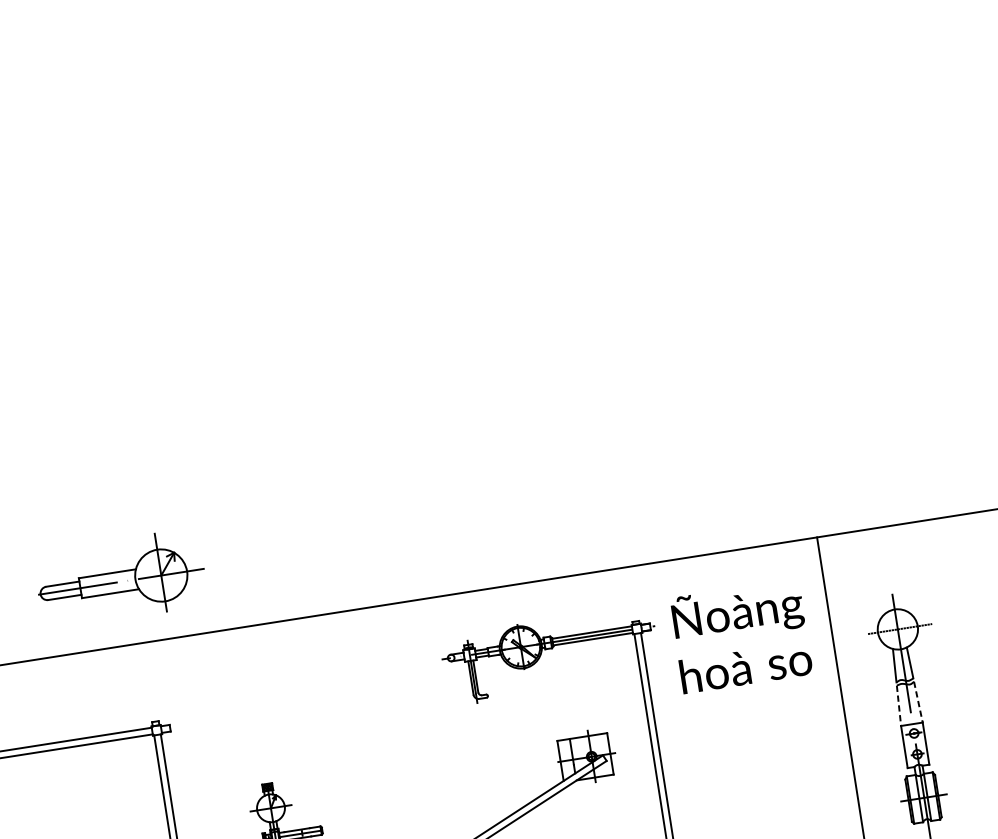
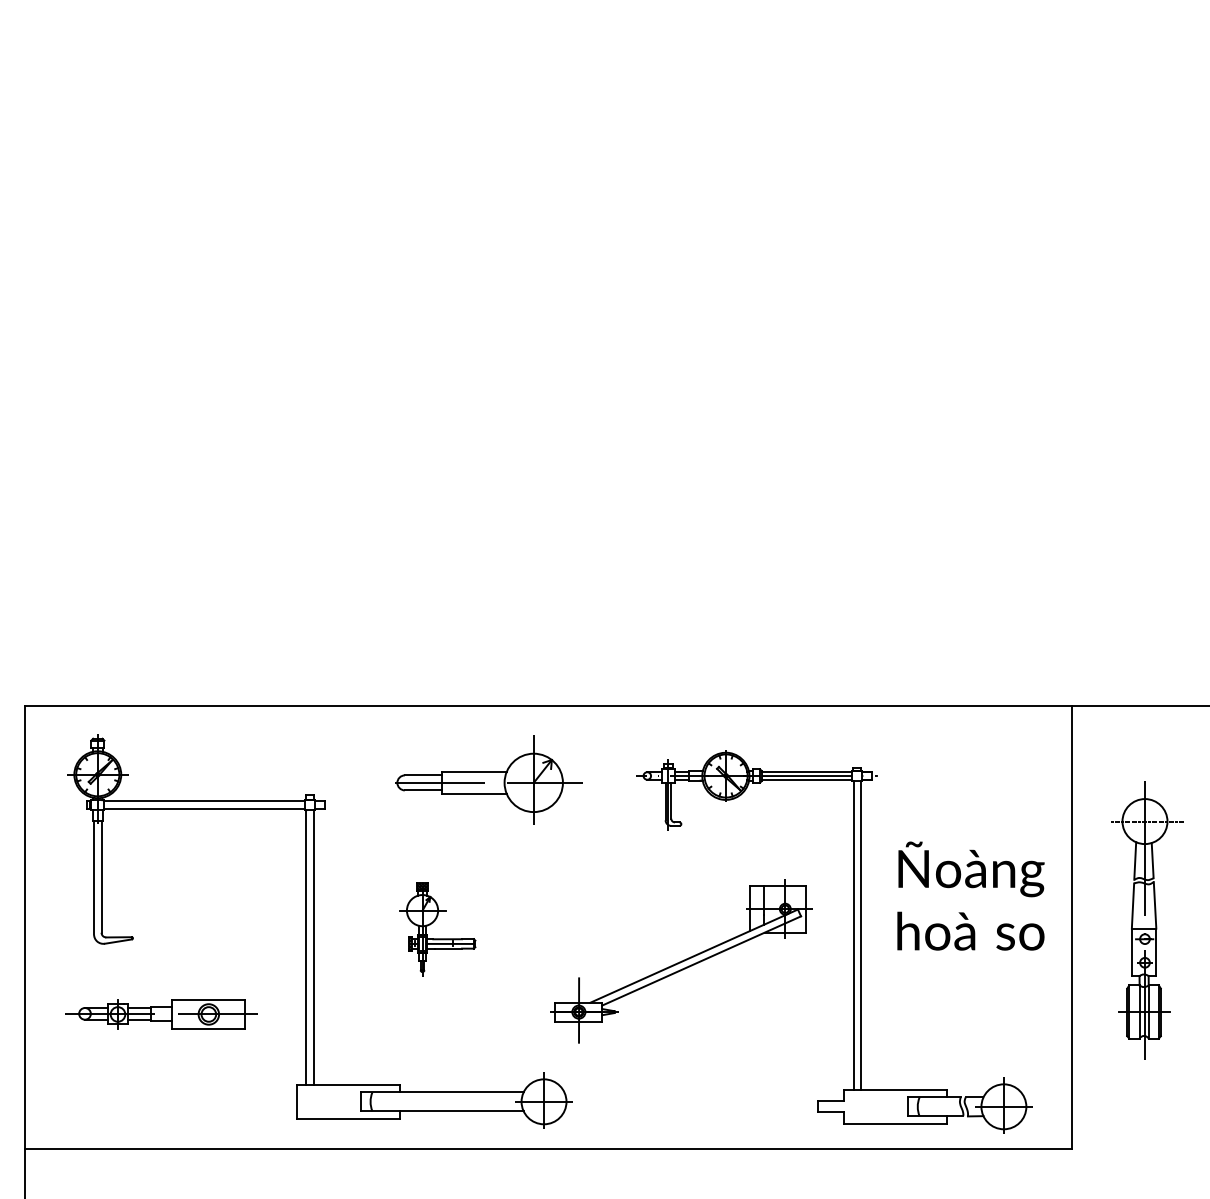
part: (120, 578) -> (488, 779), moved
text: (740, 635) -> (970, 895), moved
line: (918, 702) -> (1155, 905), dashed -> solid
line: (899, 706) -> (1133, 906), dashed -> solid

